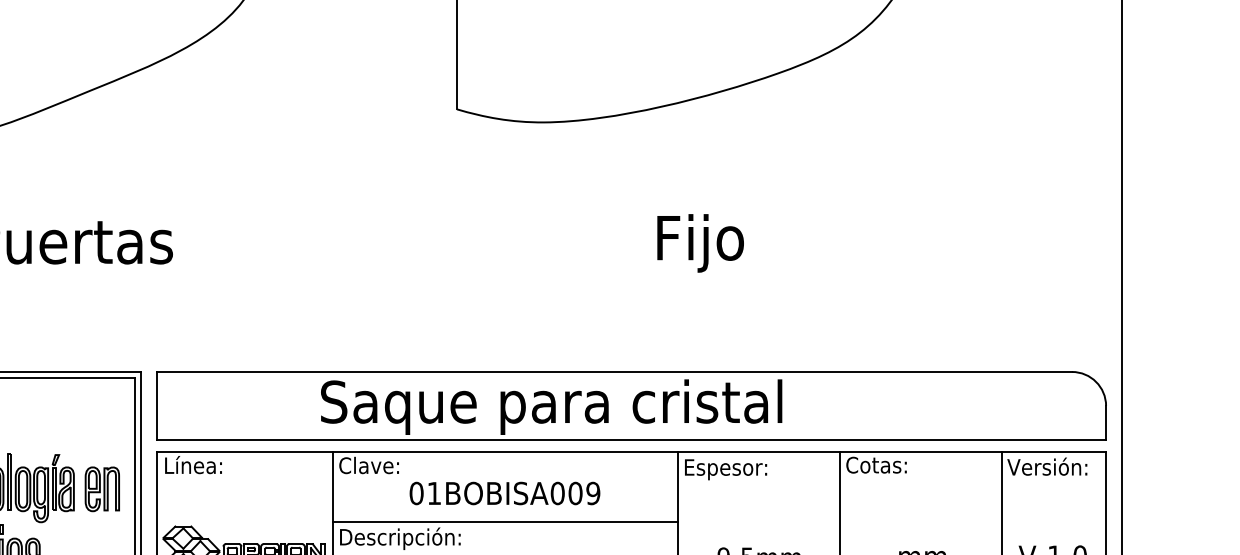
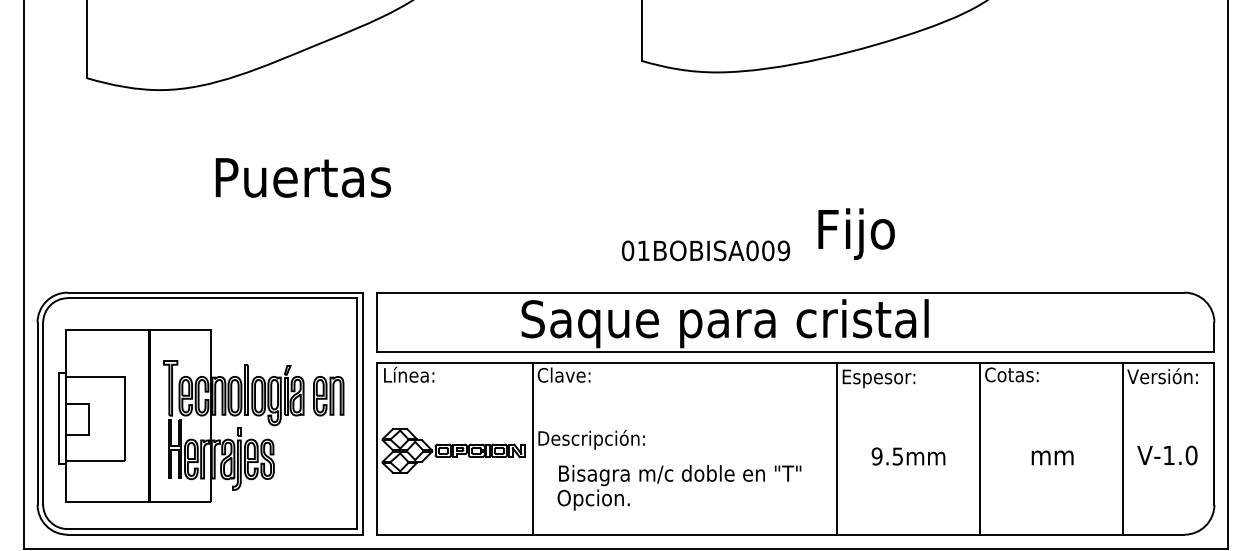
text: (700, 242) -> (856, 233), moved
text: (504, 493) -> (705, 250), moved
line: (505, 521) -> (684, 424), removed

